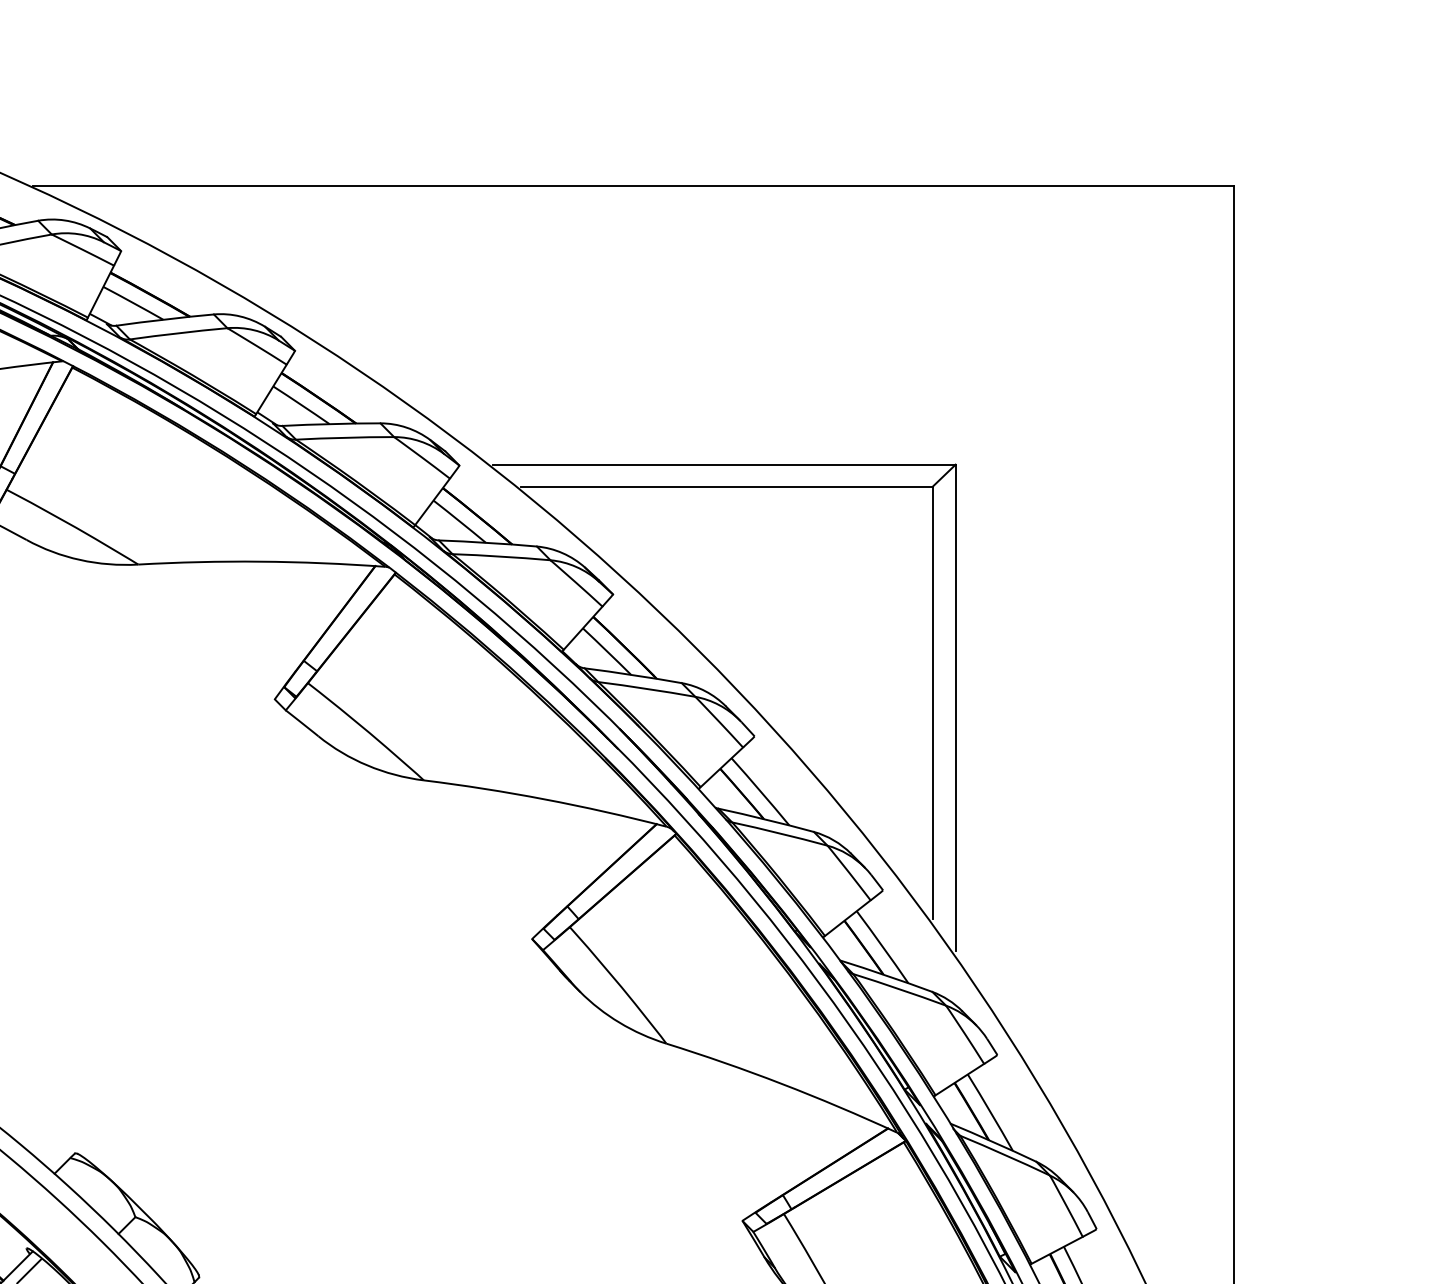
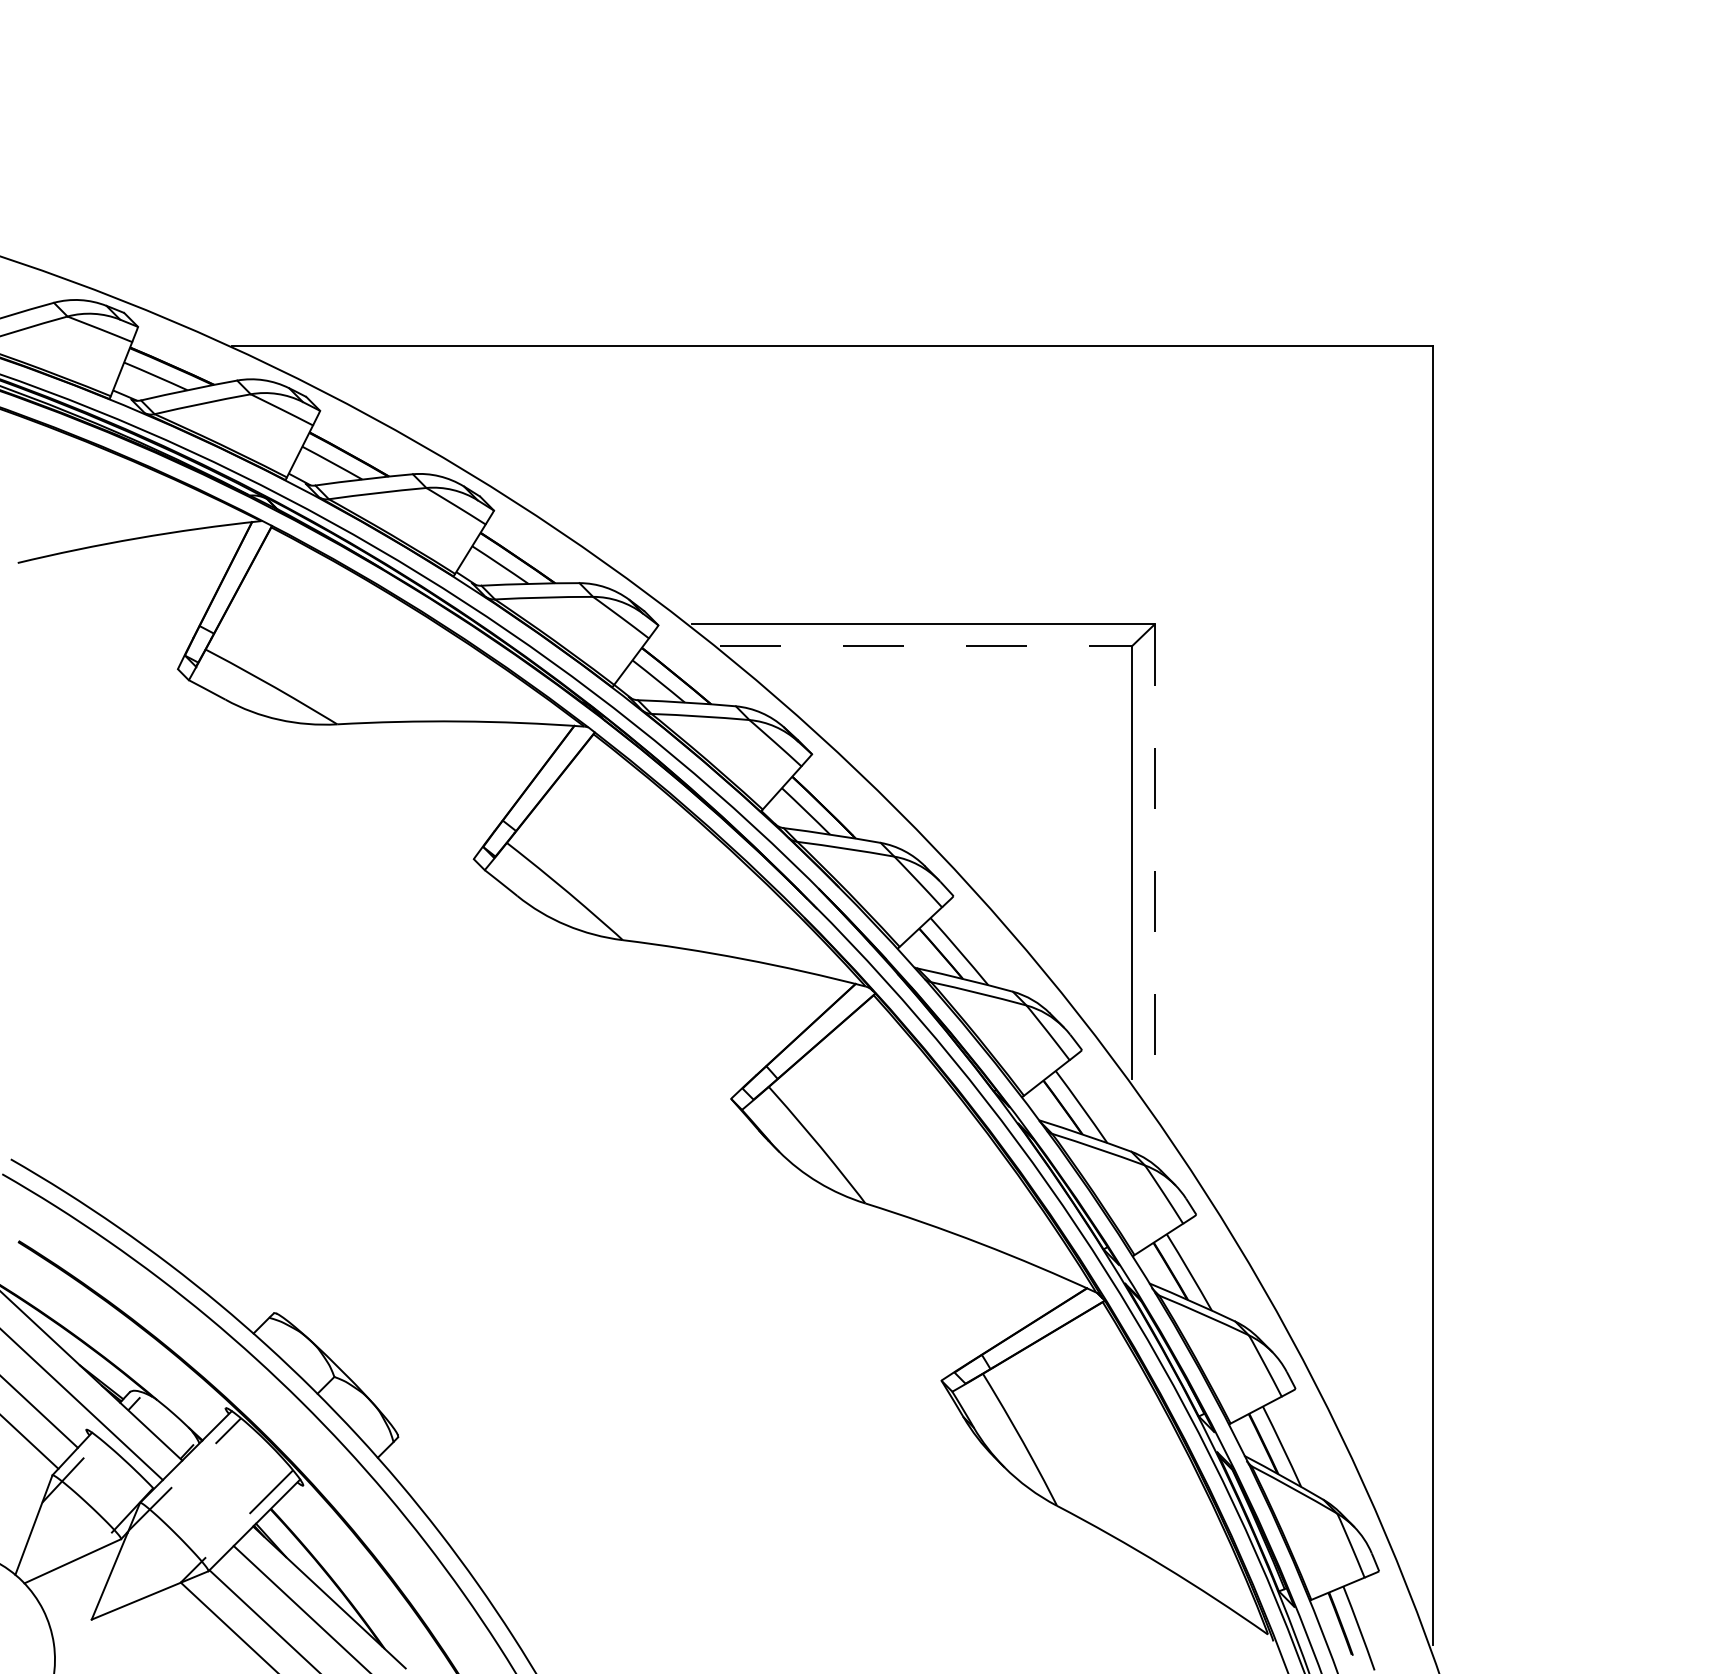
line: (727, 486) -> (926, 646), solid -> dashed
line: (955, 708) -> (1154, 868), solid -> dashed

